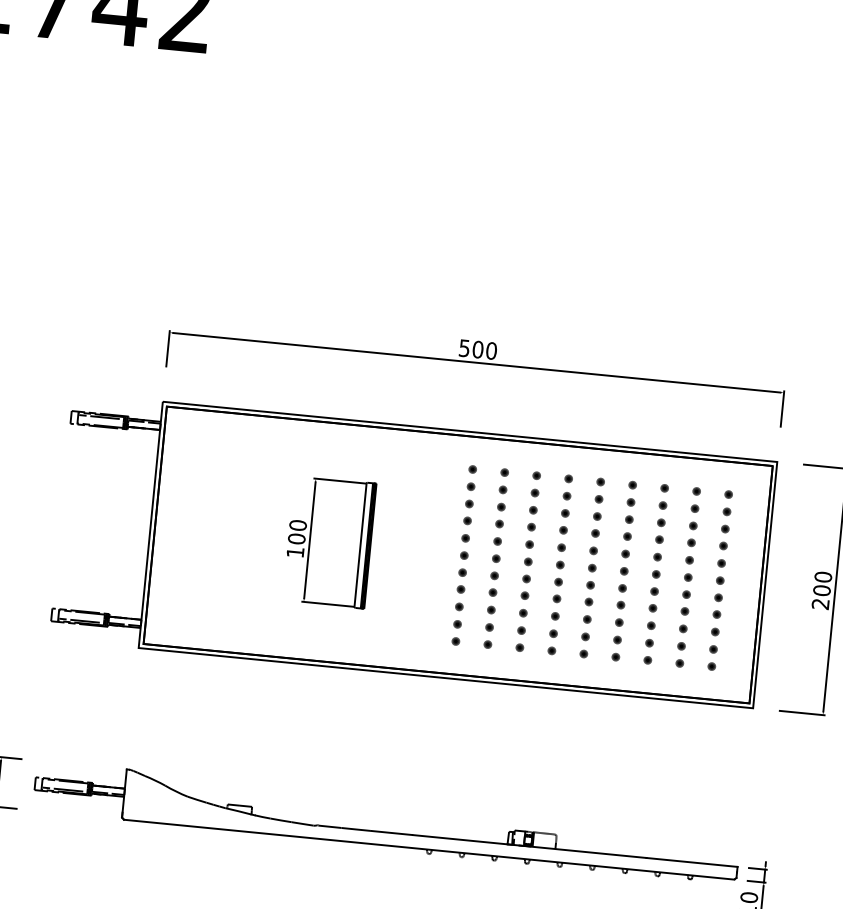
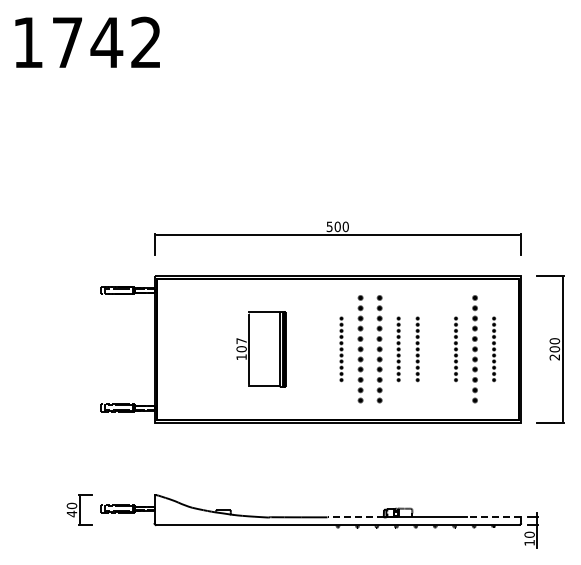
text: (297, 526) -> (241, 341), 100 -> 107
part: (464, 555) -> (341, 349), size x0.6
part: (559, 565) -> (398, 349), size x0.6
part: (591, 568) -> (417, 349), size x0.6
part: (623, 571) -> (436, 349), removed
part: (655, 574) -> (455, 349), size x0.6
part: (719, 580) -> (493, 349), size x0.6
line: (460, 839) -> (355, 517), solid -> dashed
line: (691, 862) -> (493, 517), solid -> dashed

